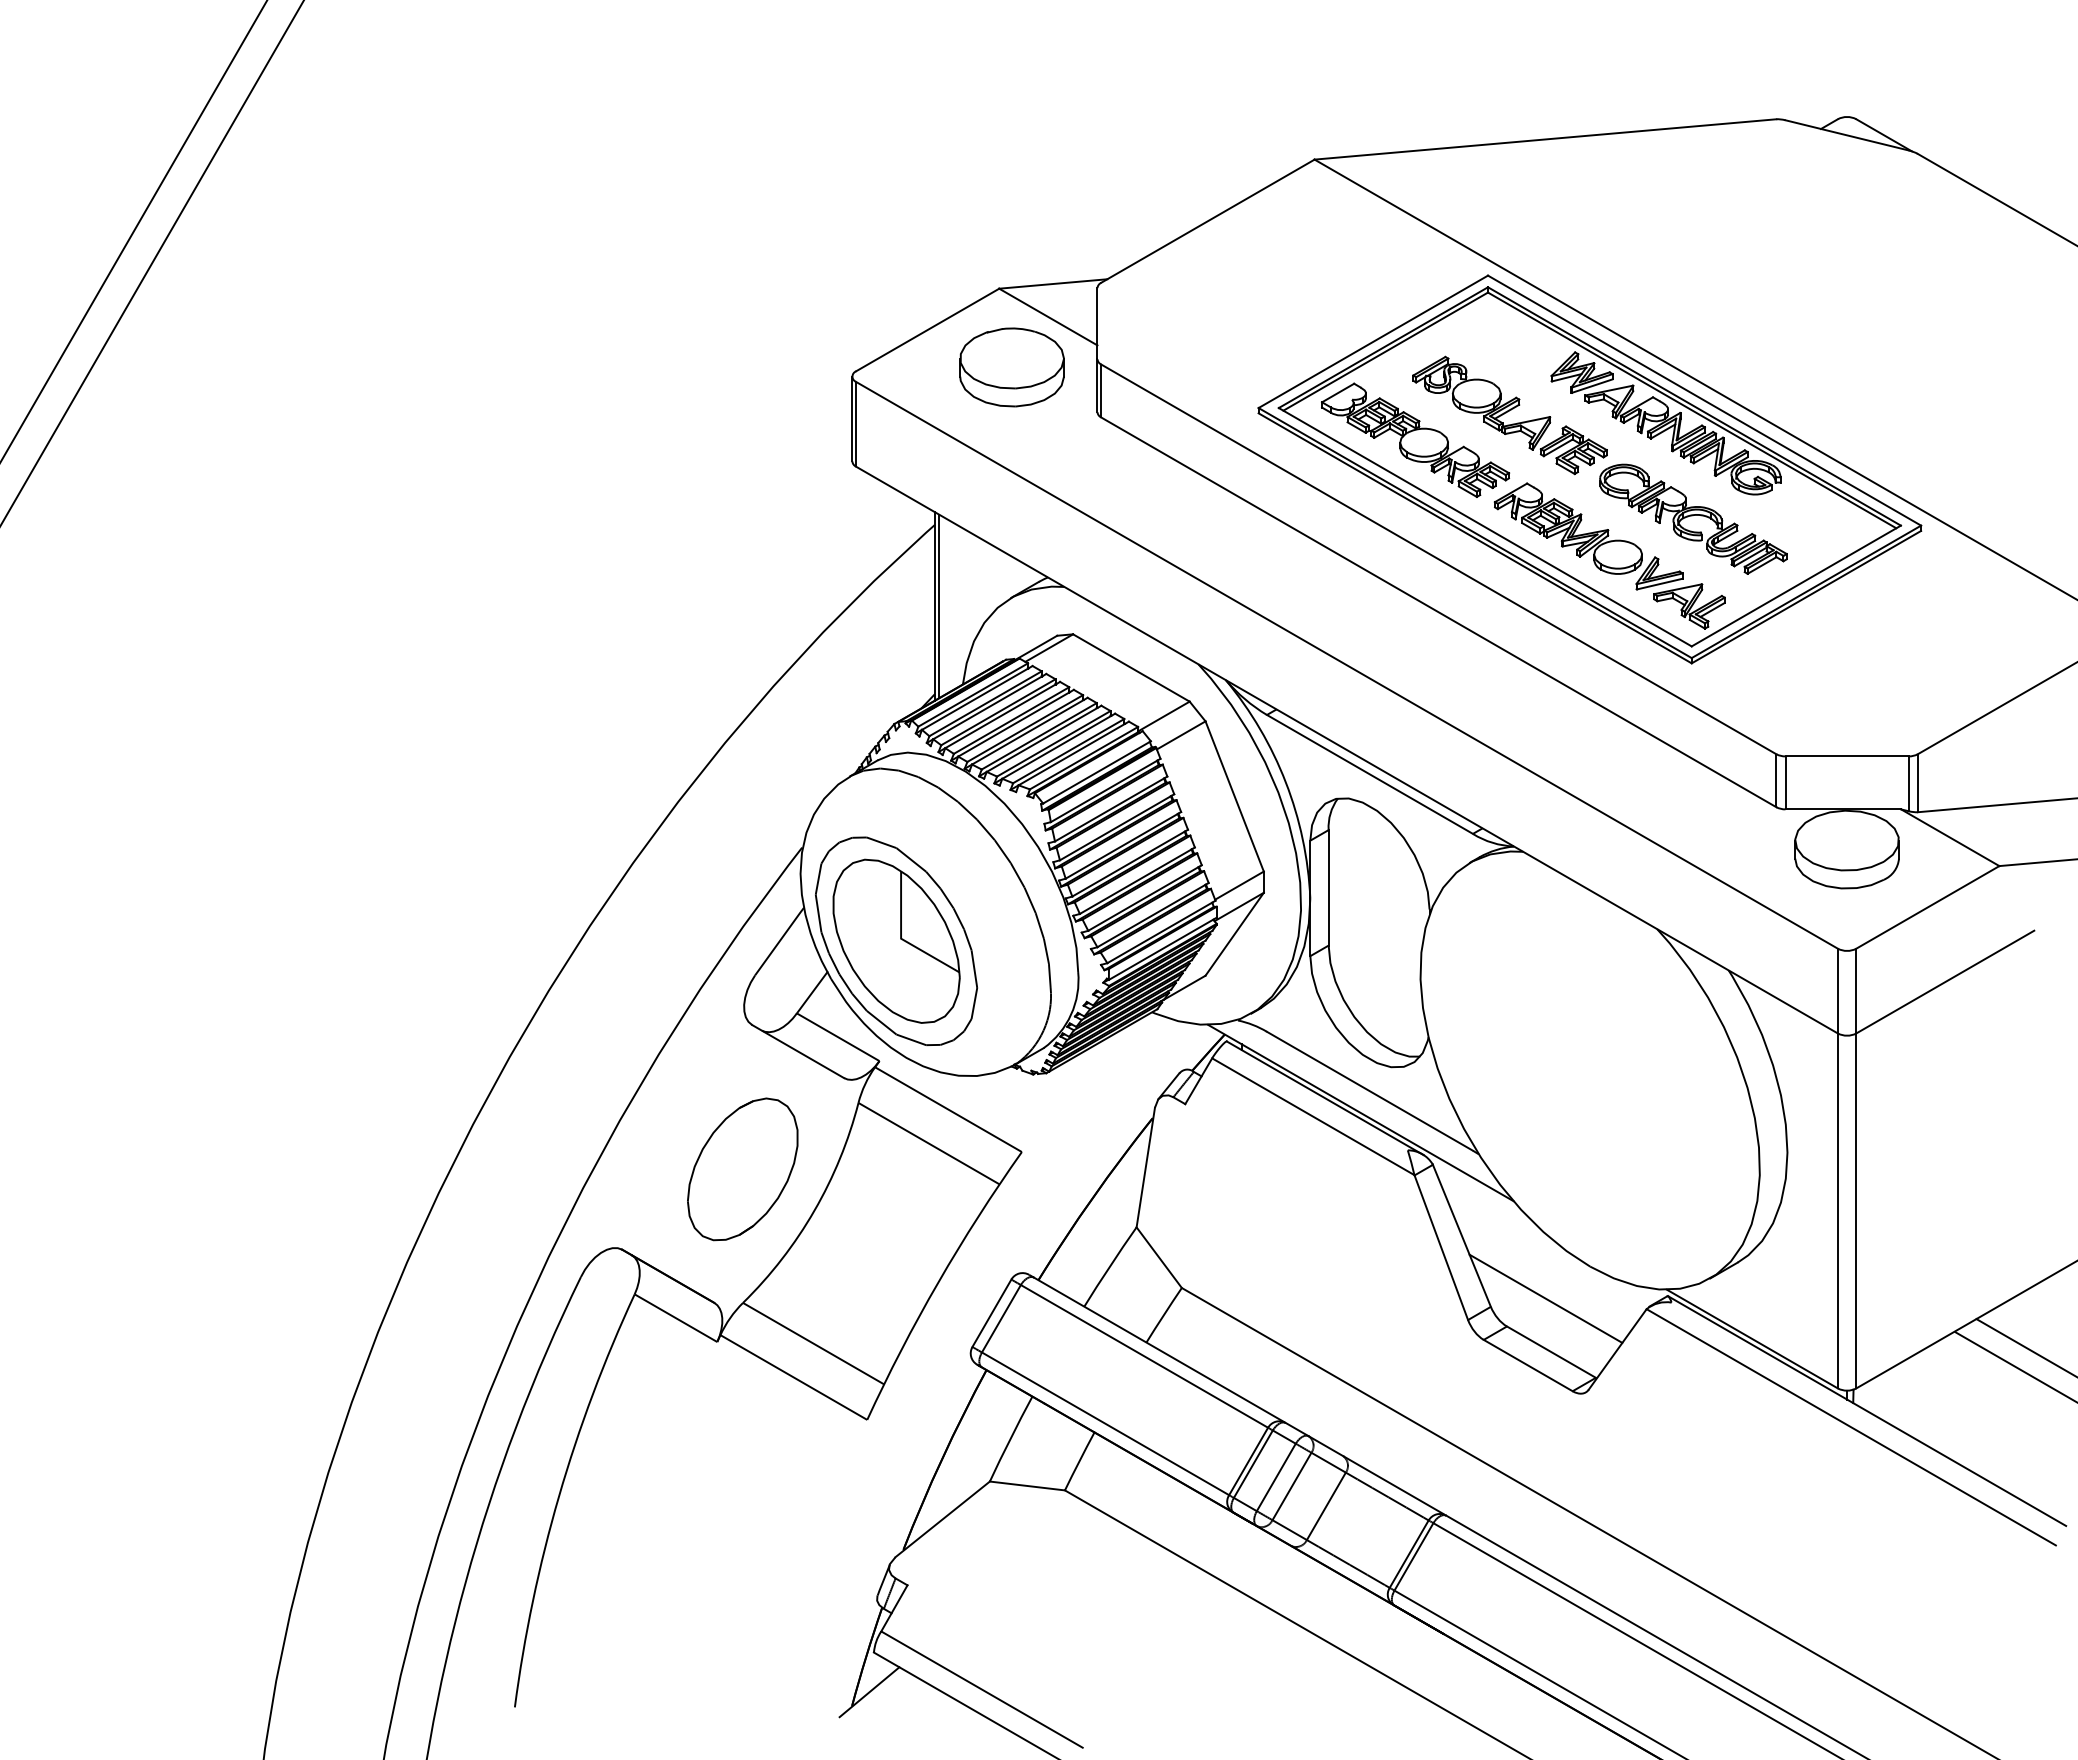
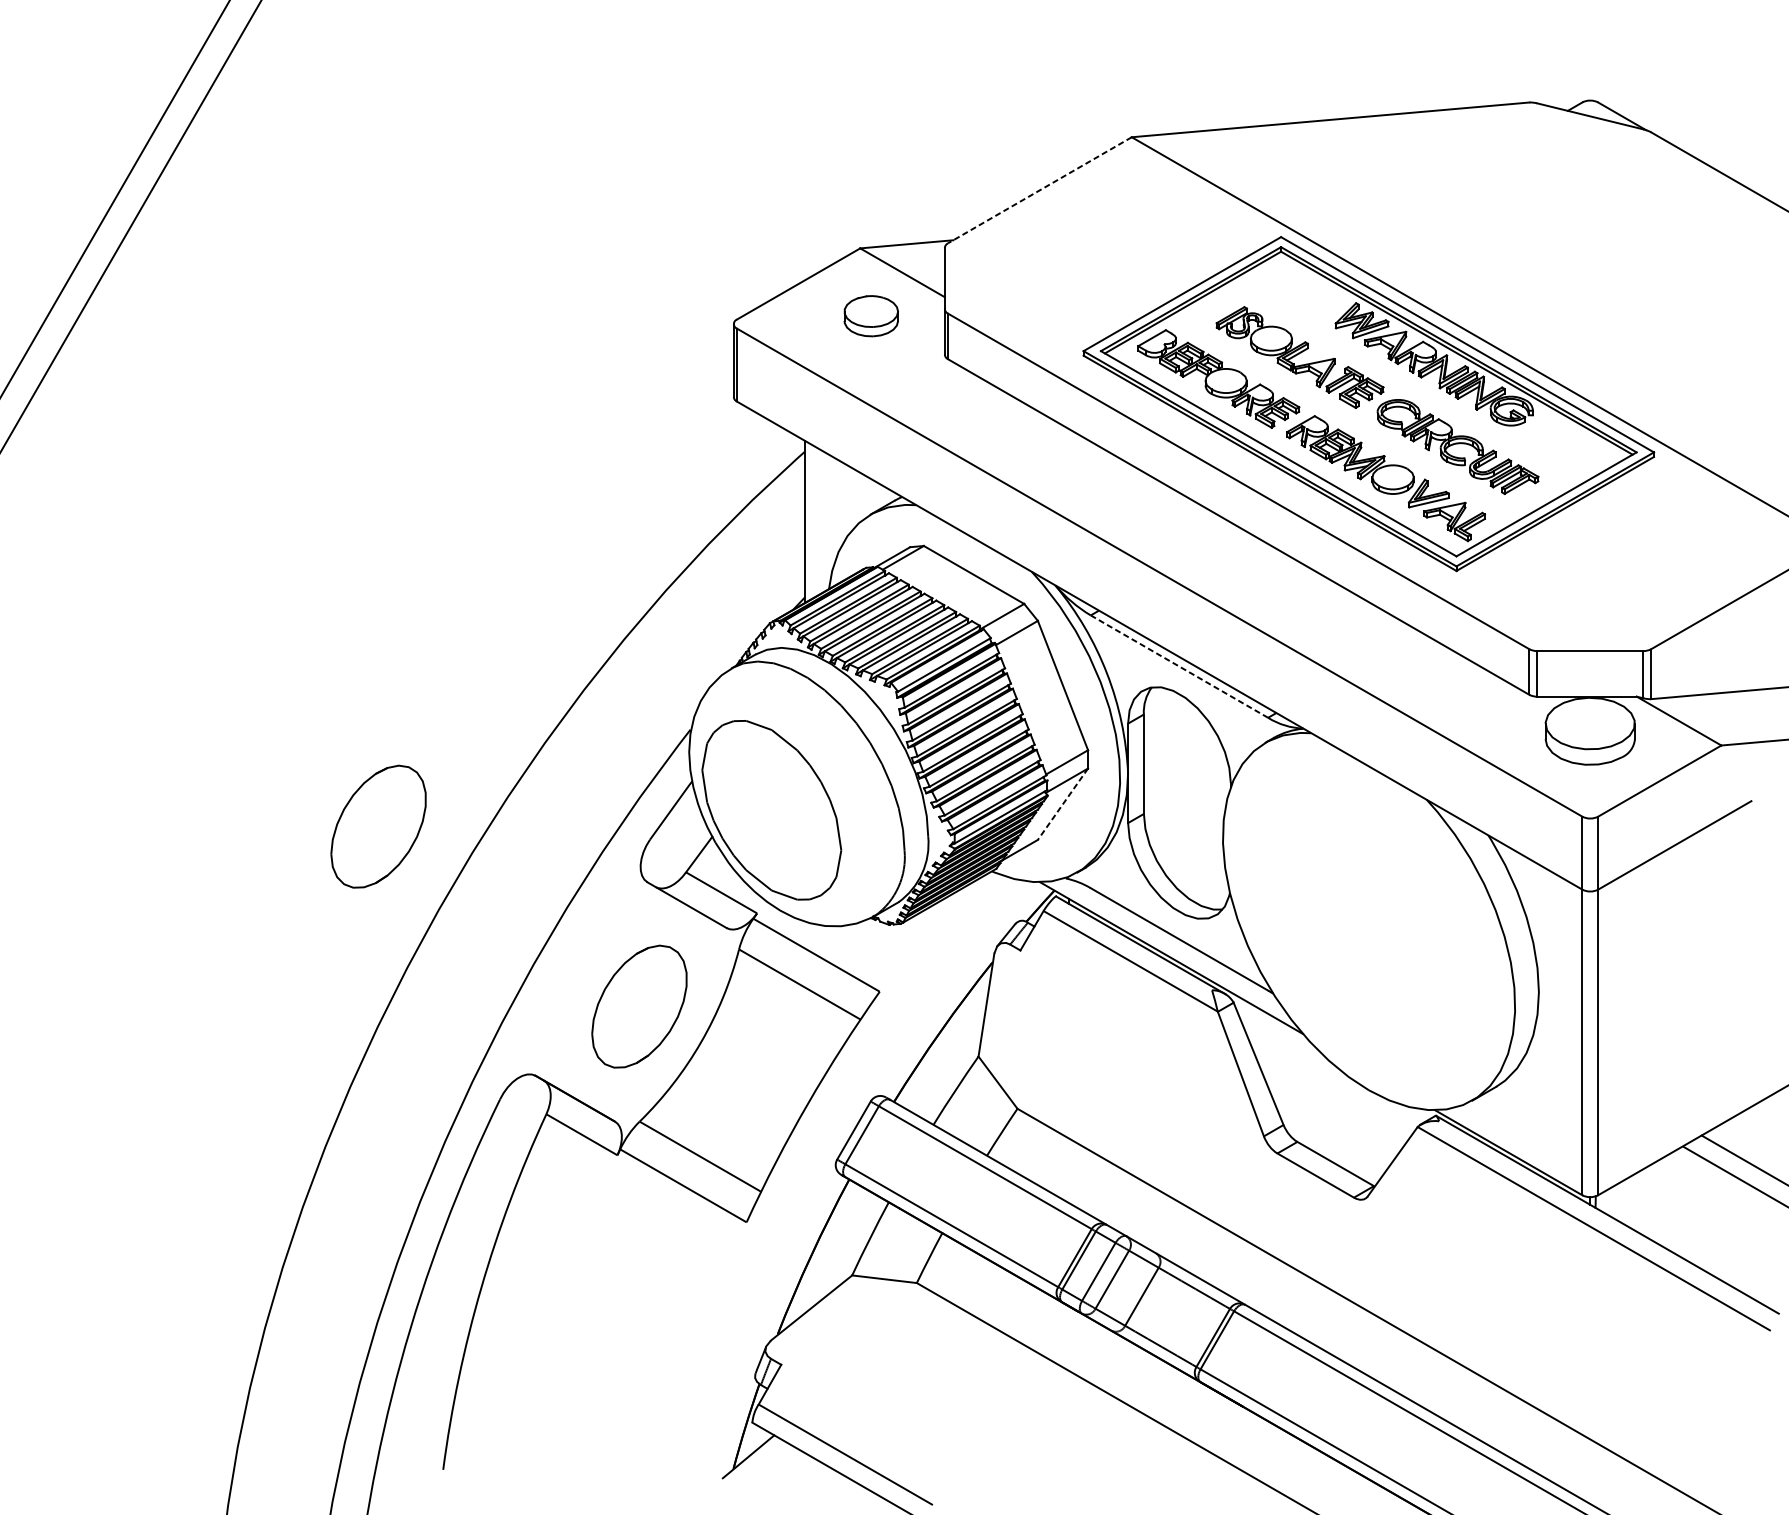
line: (1207, 221) -> (1039, 190), solid -> dashed
part: (1011, 367) -> (870, 316), size x0.6
line: (938, 606) -> (807, 522), removed
line: (1369, 774) -> (1179, 666), solid -> dashed
line: (1234, 934) -> (1062, 804), solid -> dashed
part: (896, 940) -> (771, 809), removed
part: (439, 960) -> (378, 826), added
line: (1545, 1298) -> (1330, 1117), removed

